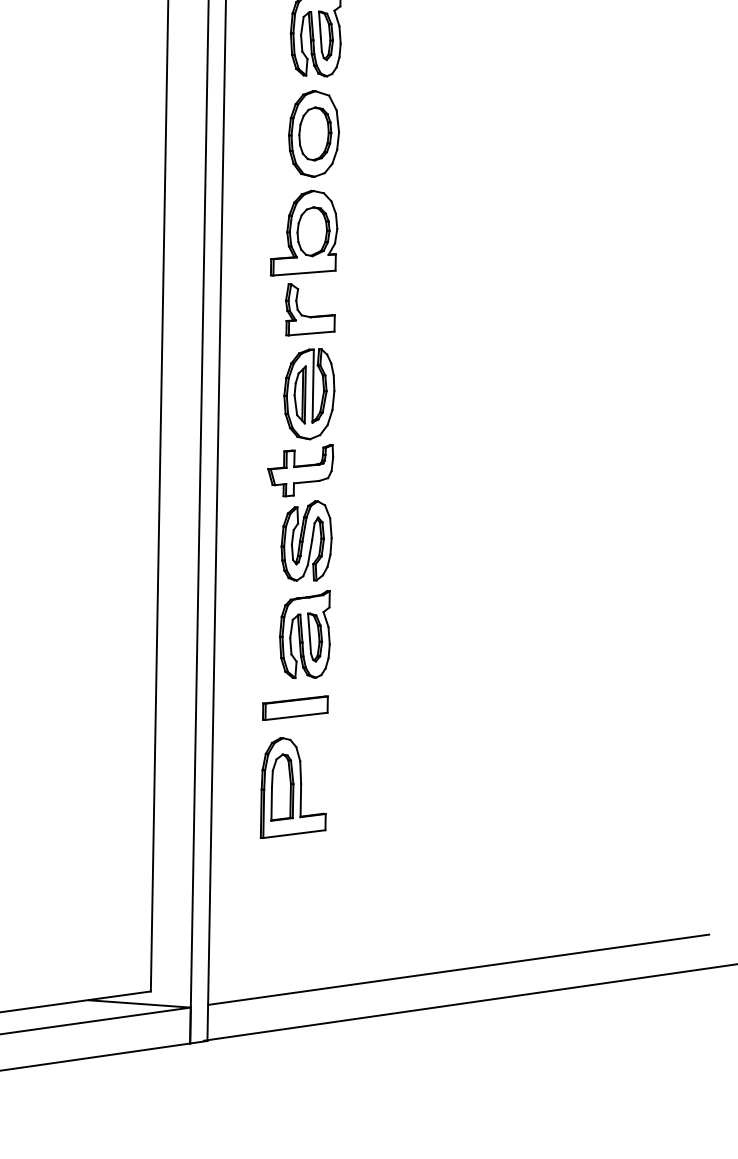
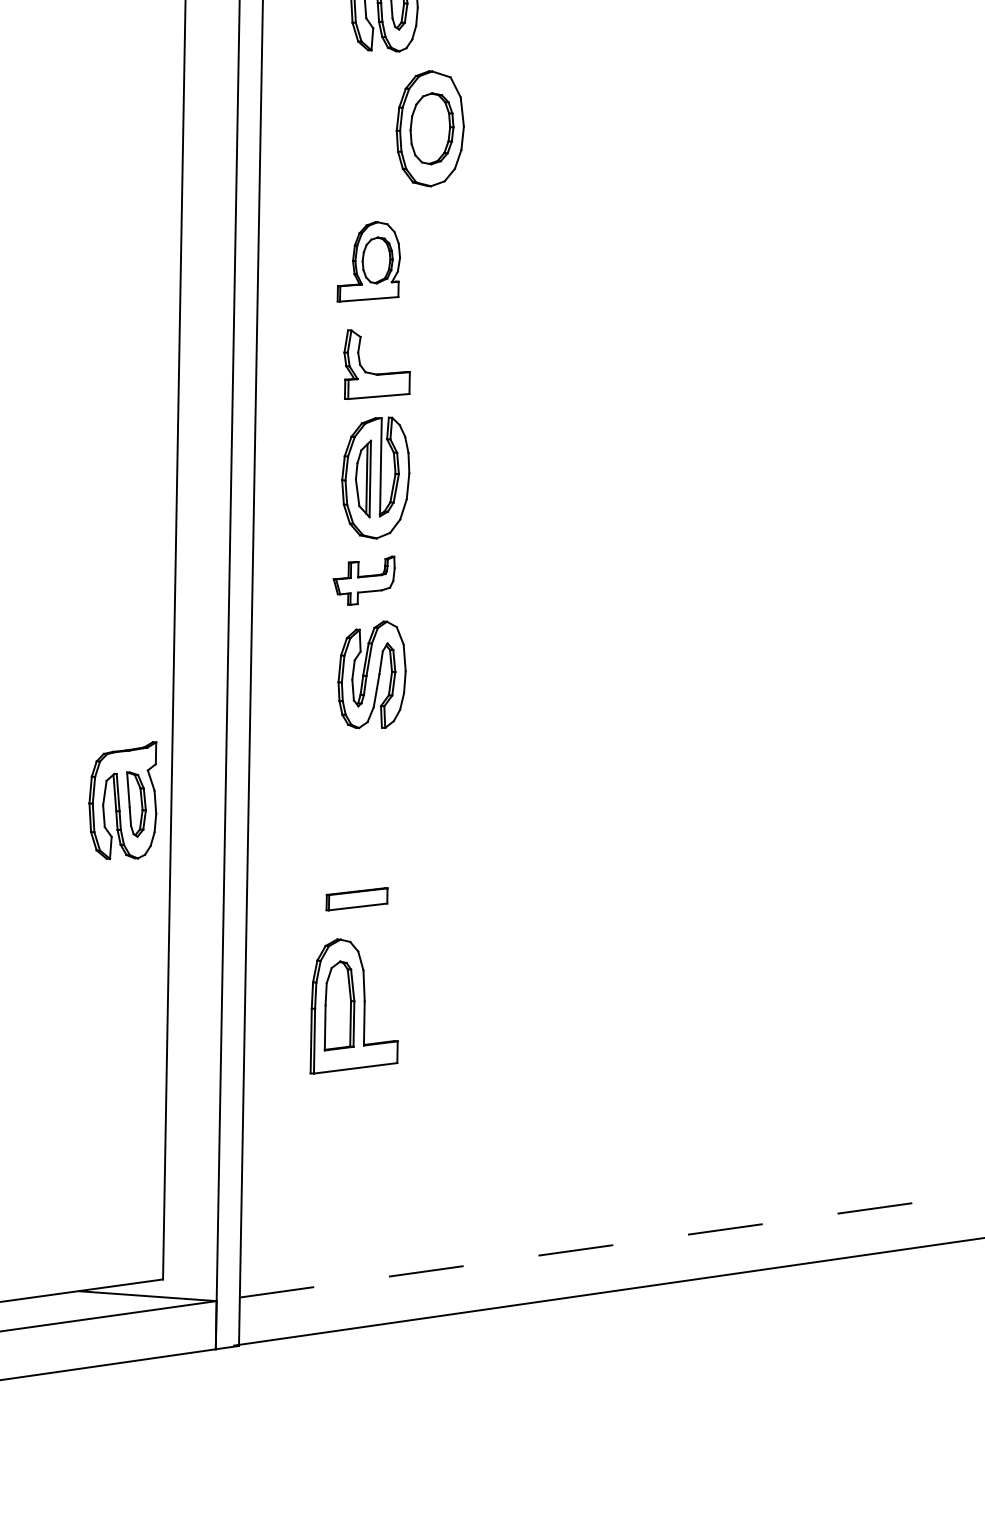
part: (313, 133) -> (429, 128), moved
part: (304, 232) -> (369, 261), size x0.7
part: (300, 470) -> (363, 580), size x0.7
part: (304, 634) -> (122, 800), moved
part: (295, 707) -> (357, 898), size x0.7
line: (458, 969) -> (575, 1249), solid -> dashed

